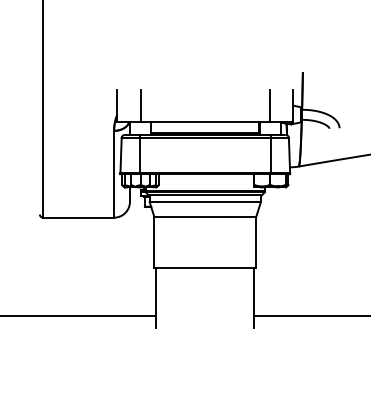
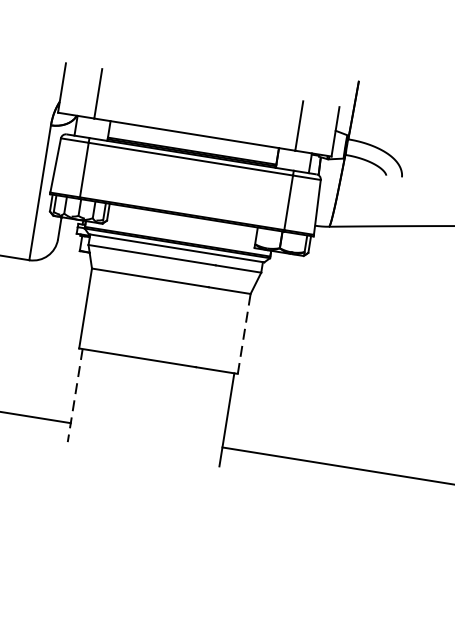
line: (256, 242) -> (244, 334), solid -> dashed
line: (156, 298) -> (75, 396), solid -> dashed

